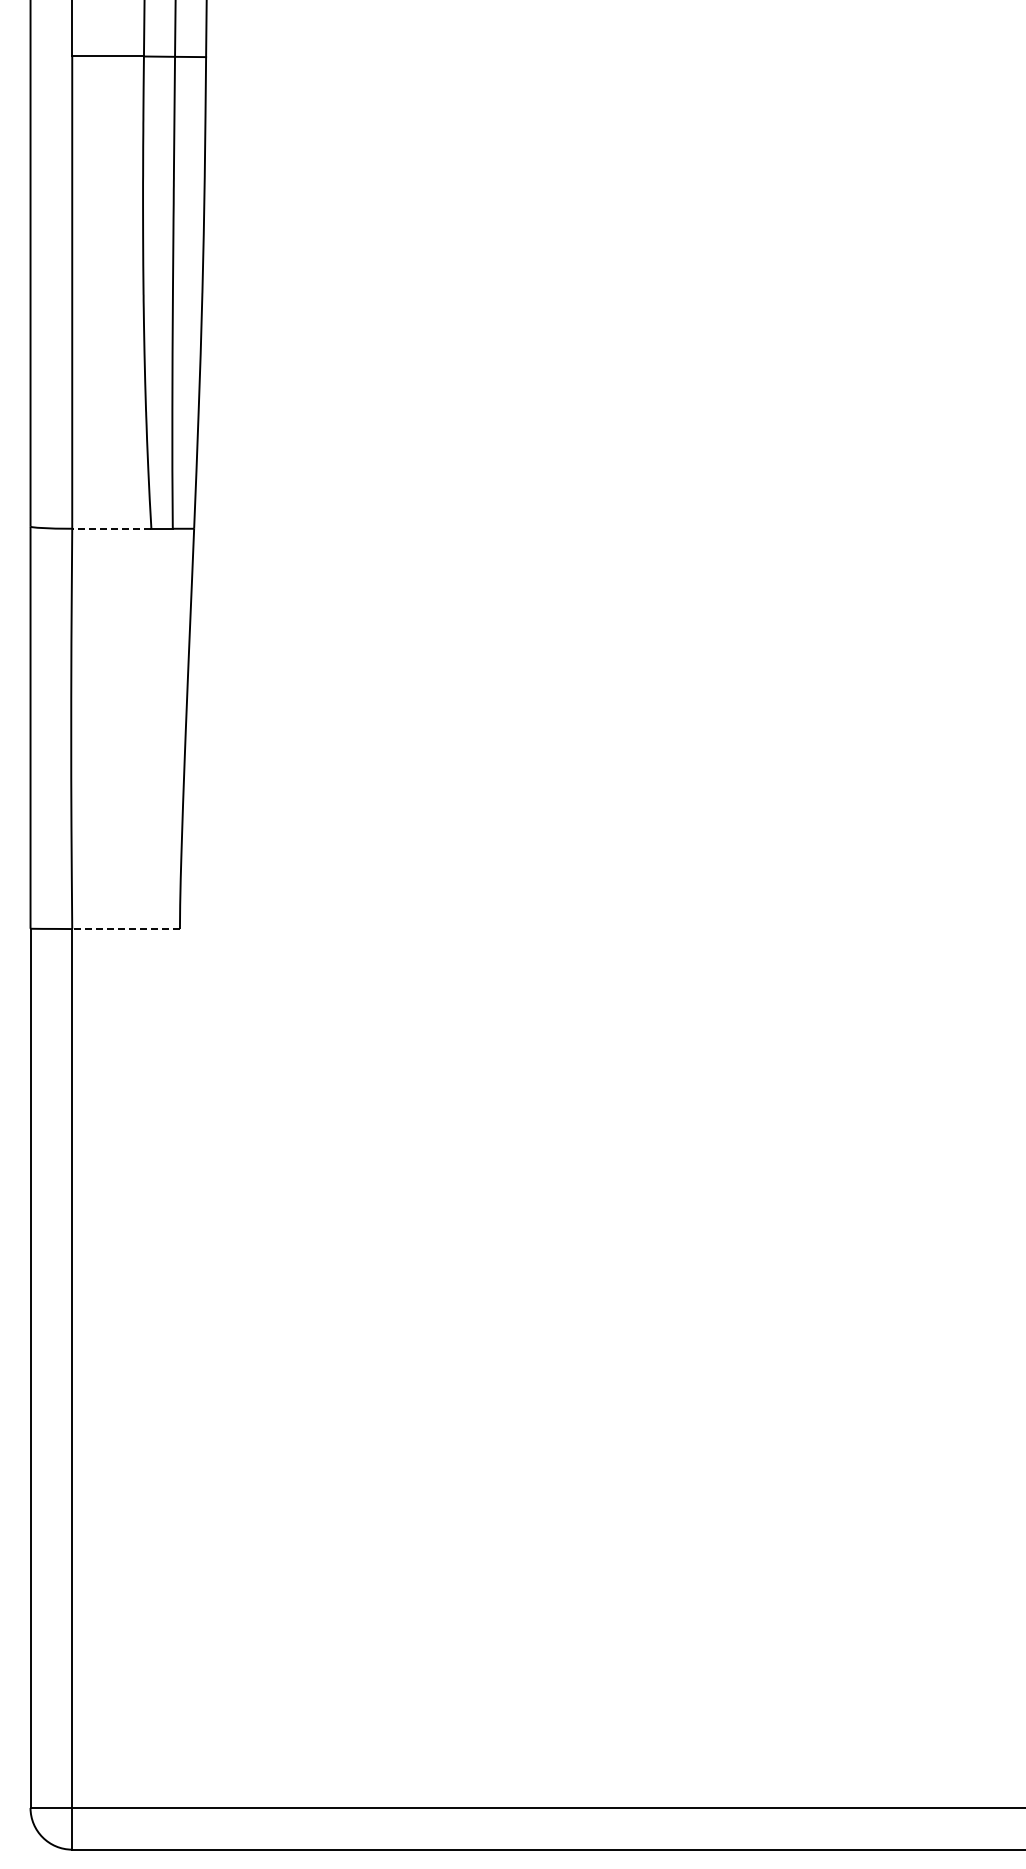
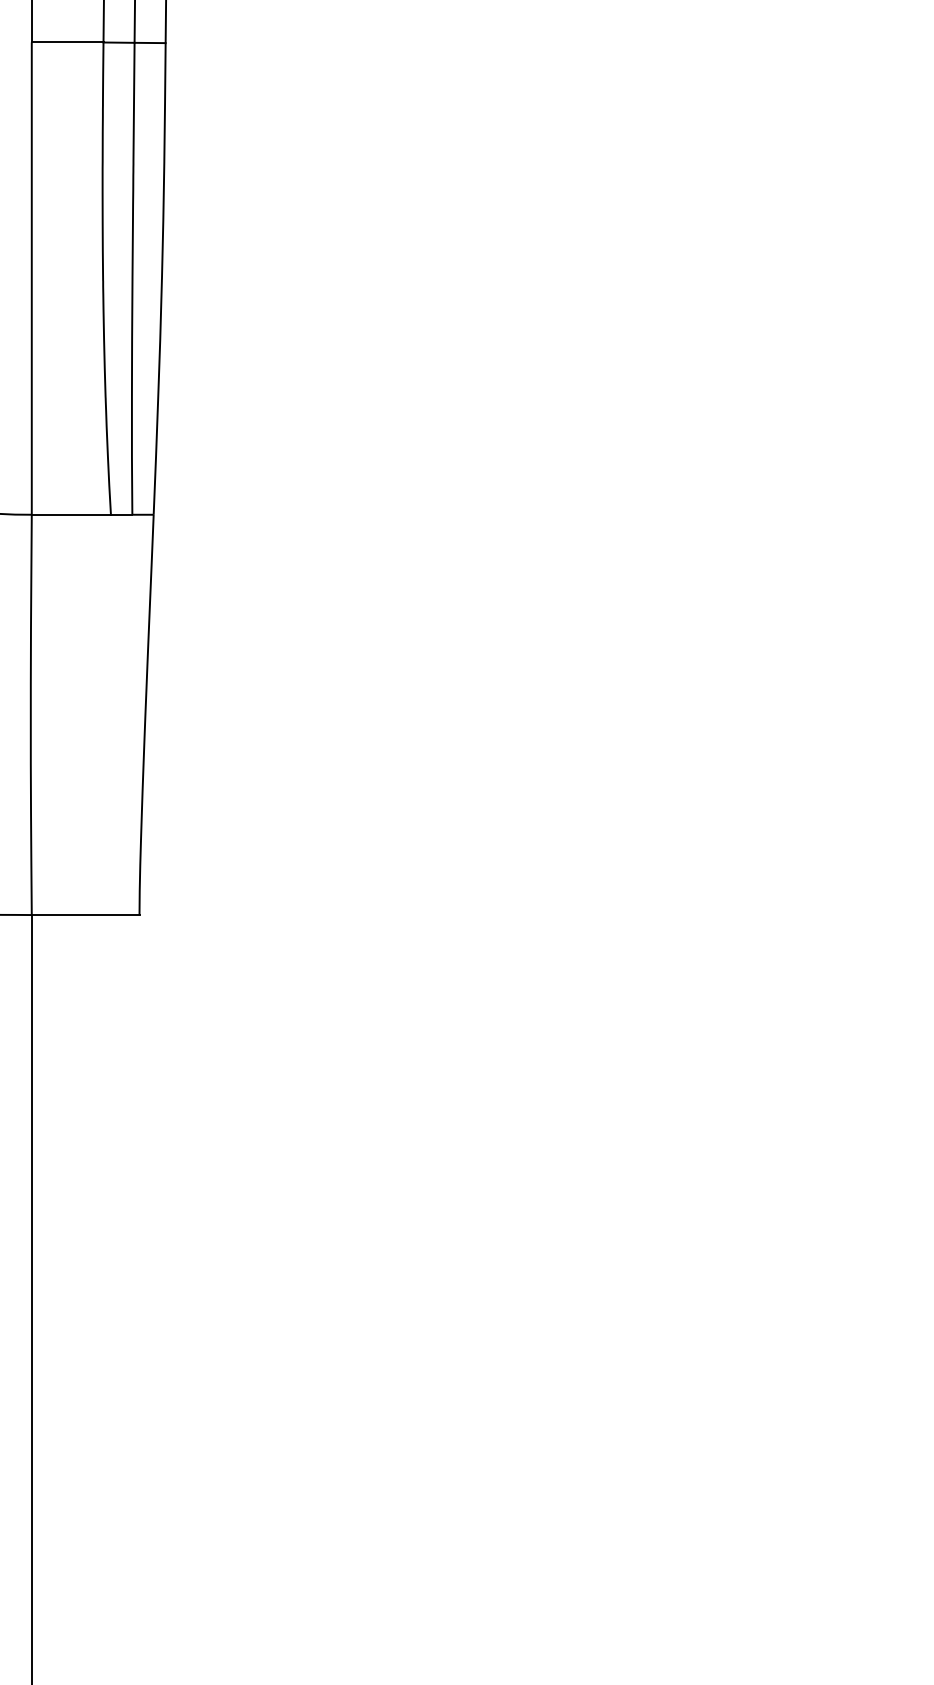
line: (111, 528) -> (71, 514), dashed -> solid
line: (126, 929) -> (86, 915), dashed -> solid

